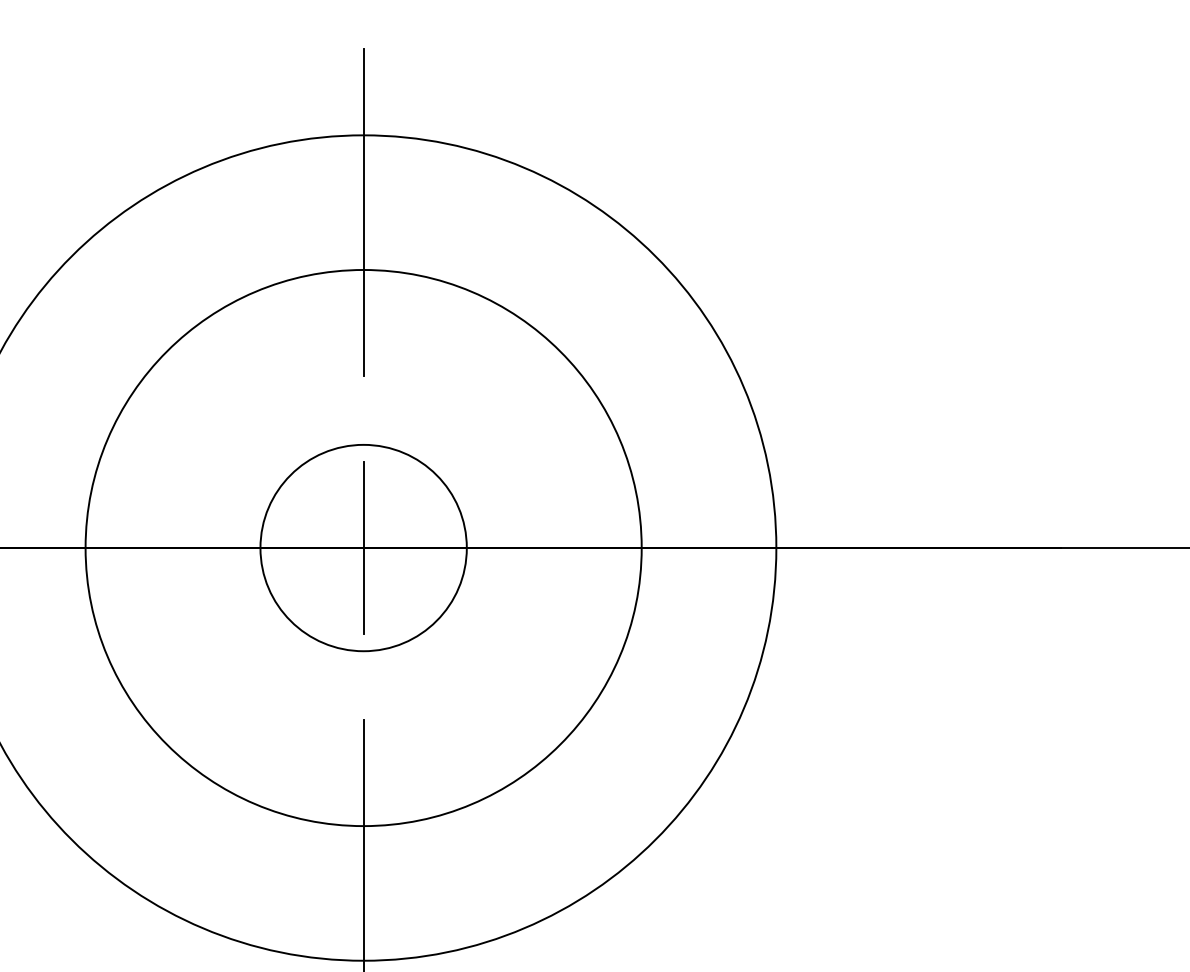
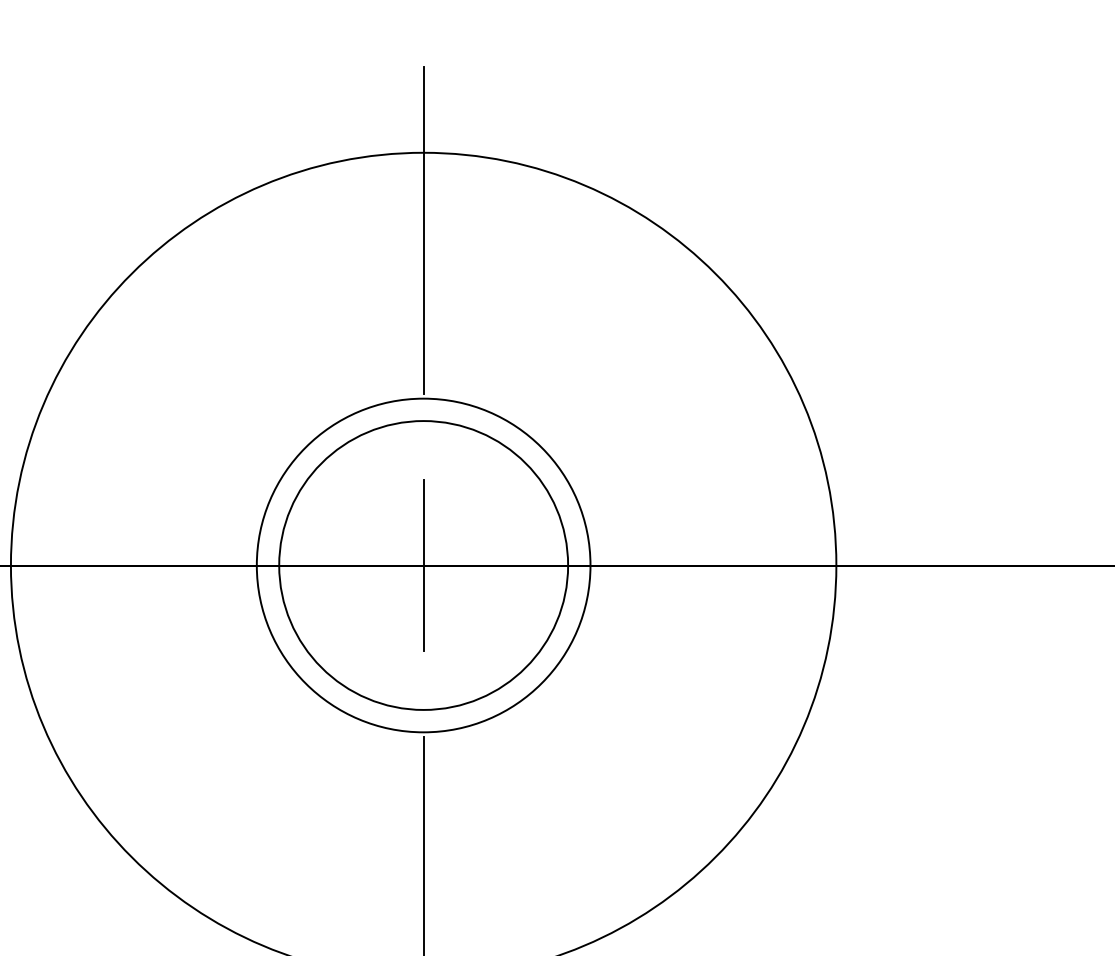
circle: (363, 547) -> (423, 564), size x0.6
circle: (363, 547) -> (423, 564), size x1.4

